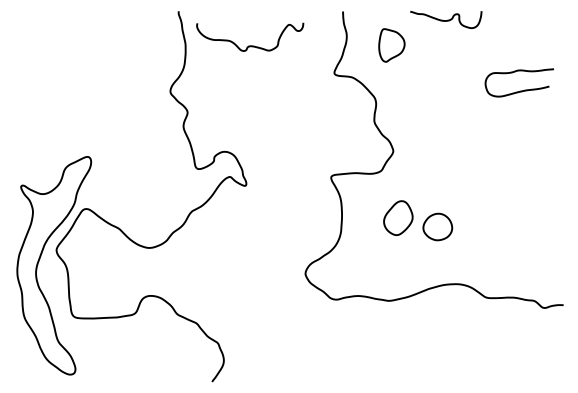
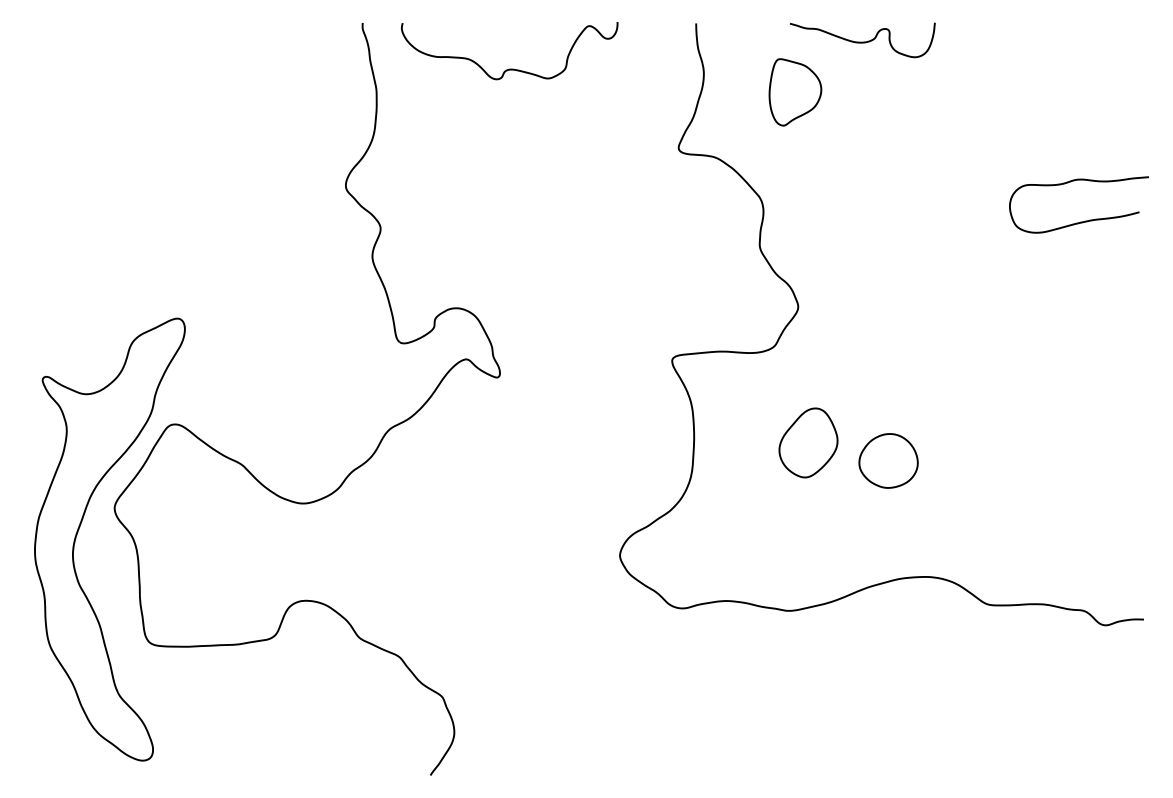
curve: (447, 19) -> (865, 39), moved
curve: (250, 45) -> (510, 68), moved
curve: (520, 90) -> (1080, 220), moved

